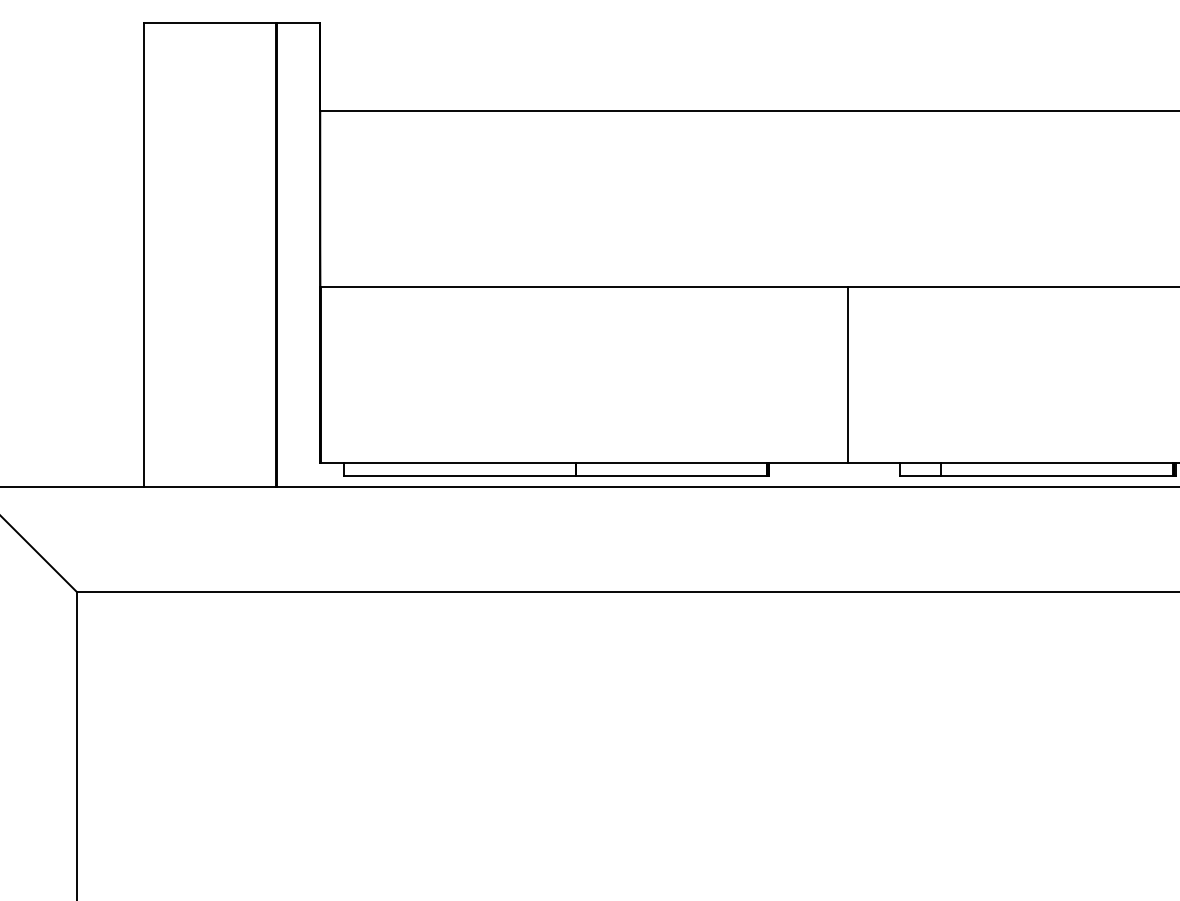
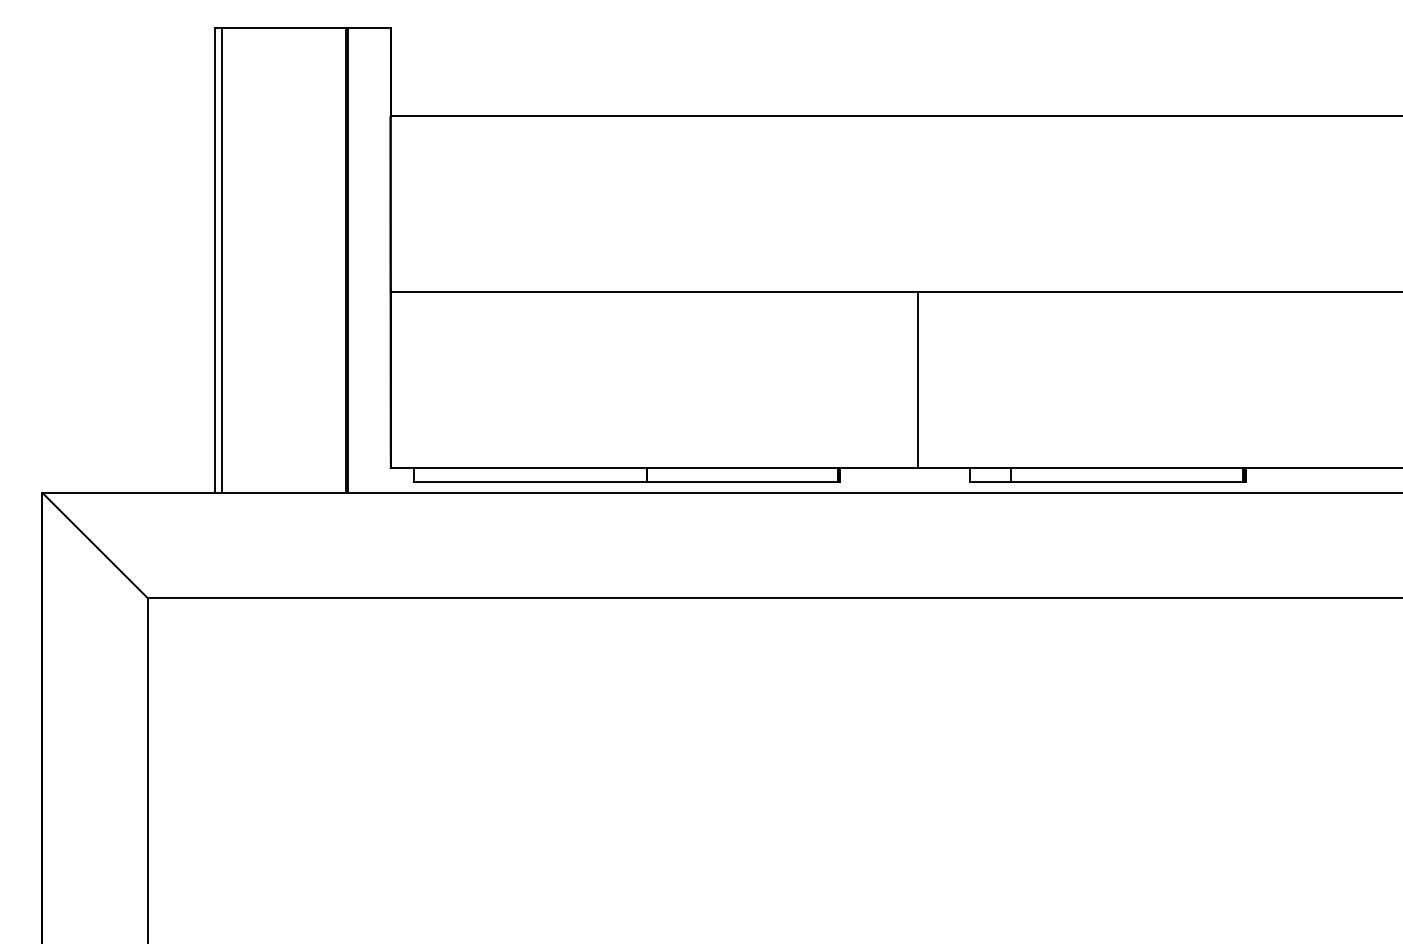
line: (151, 254) -> (221, 260), added

